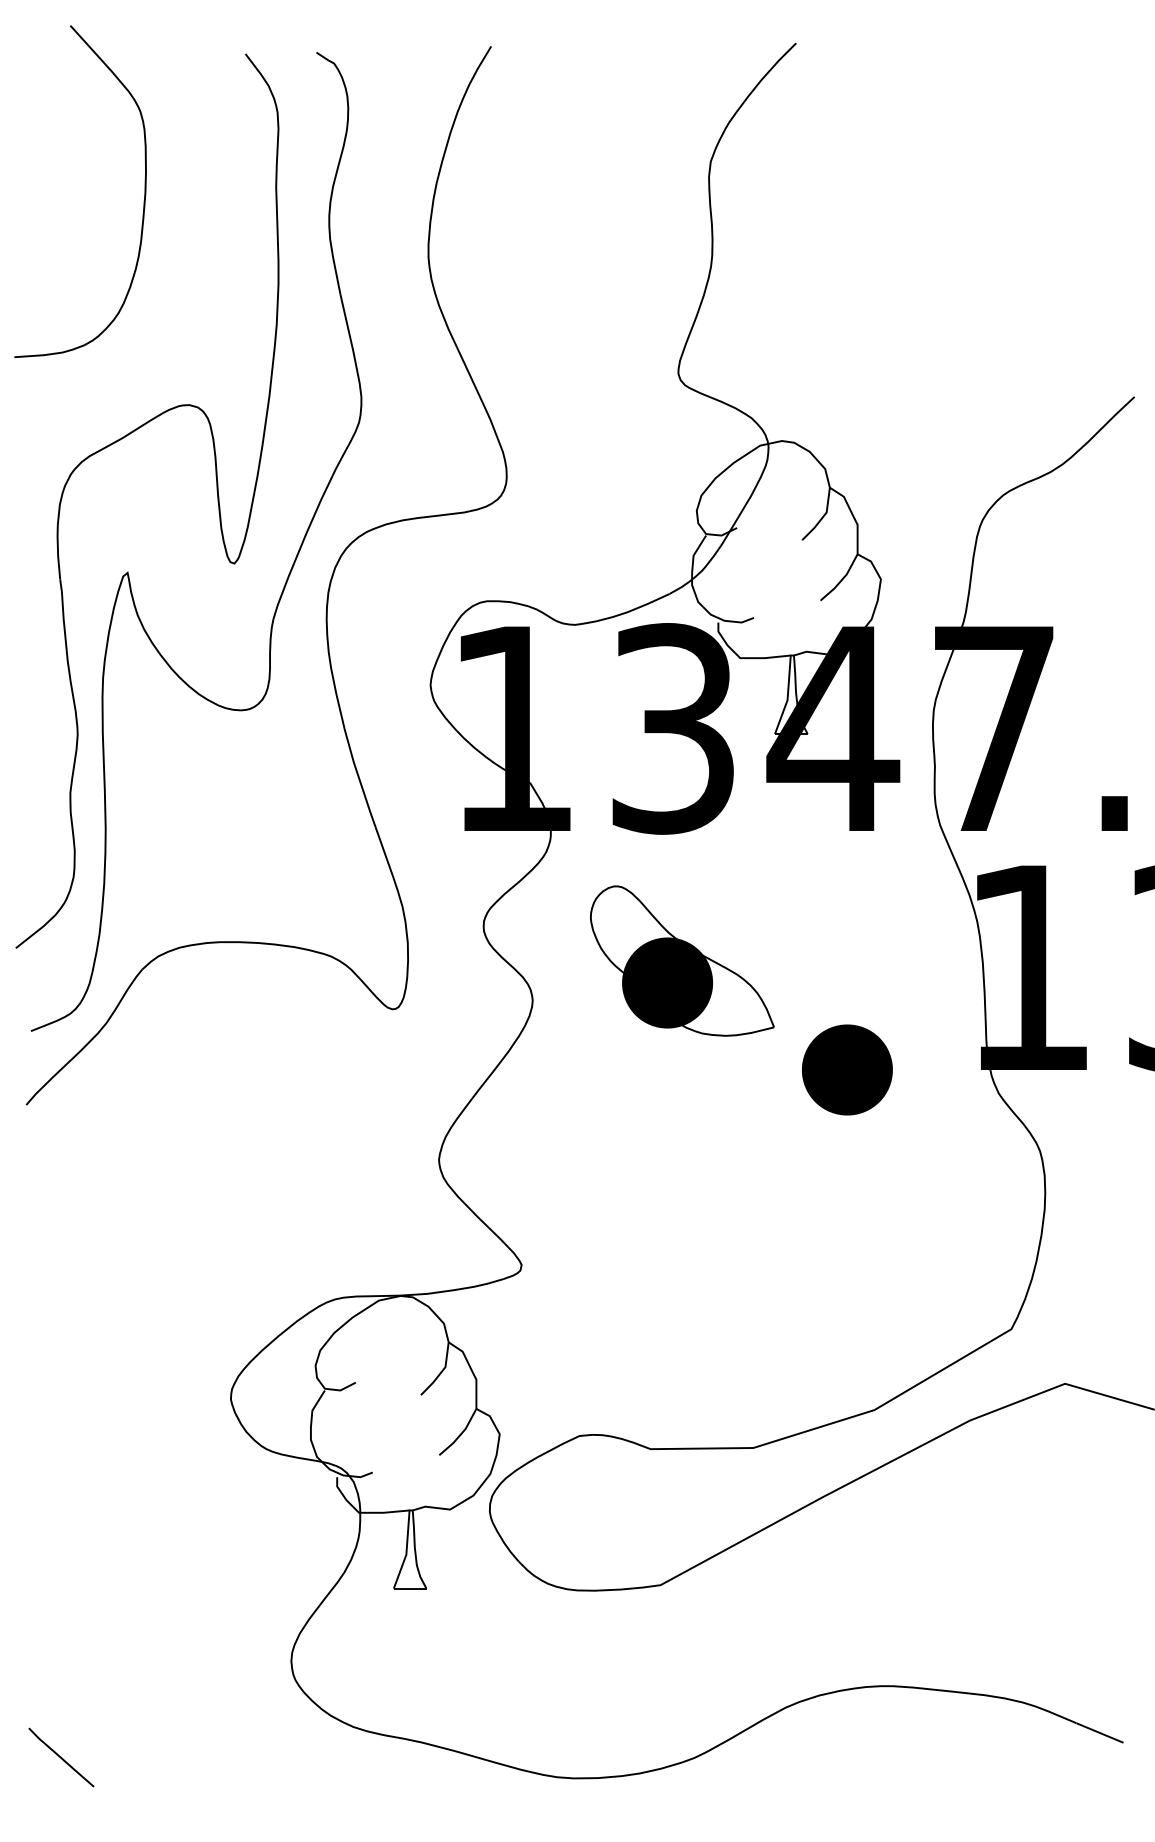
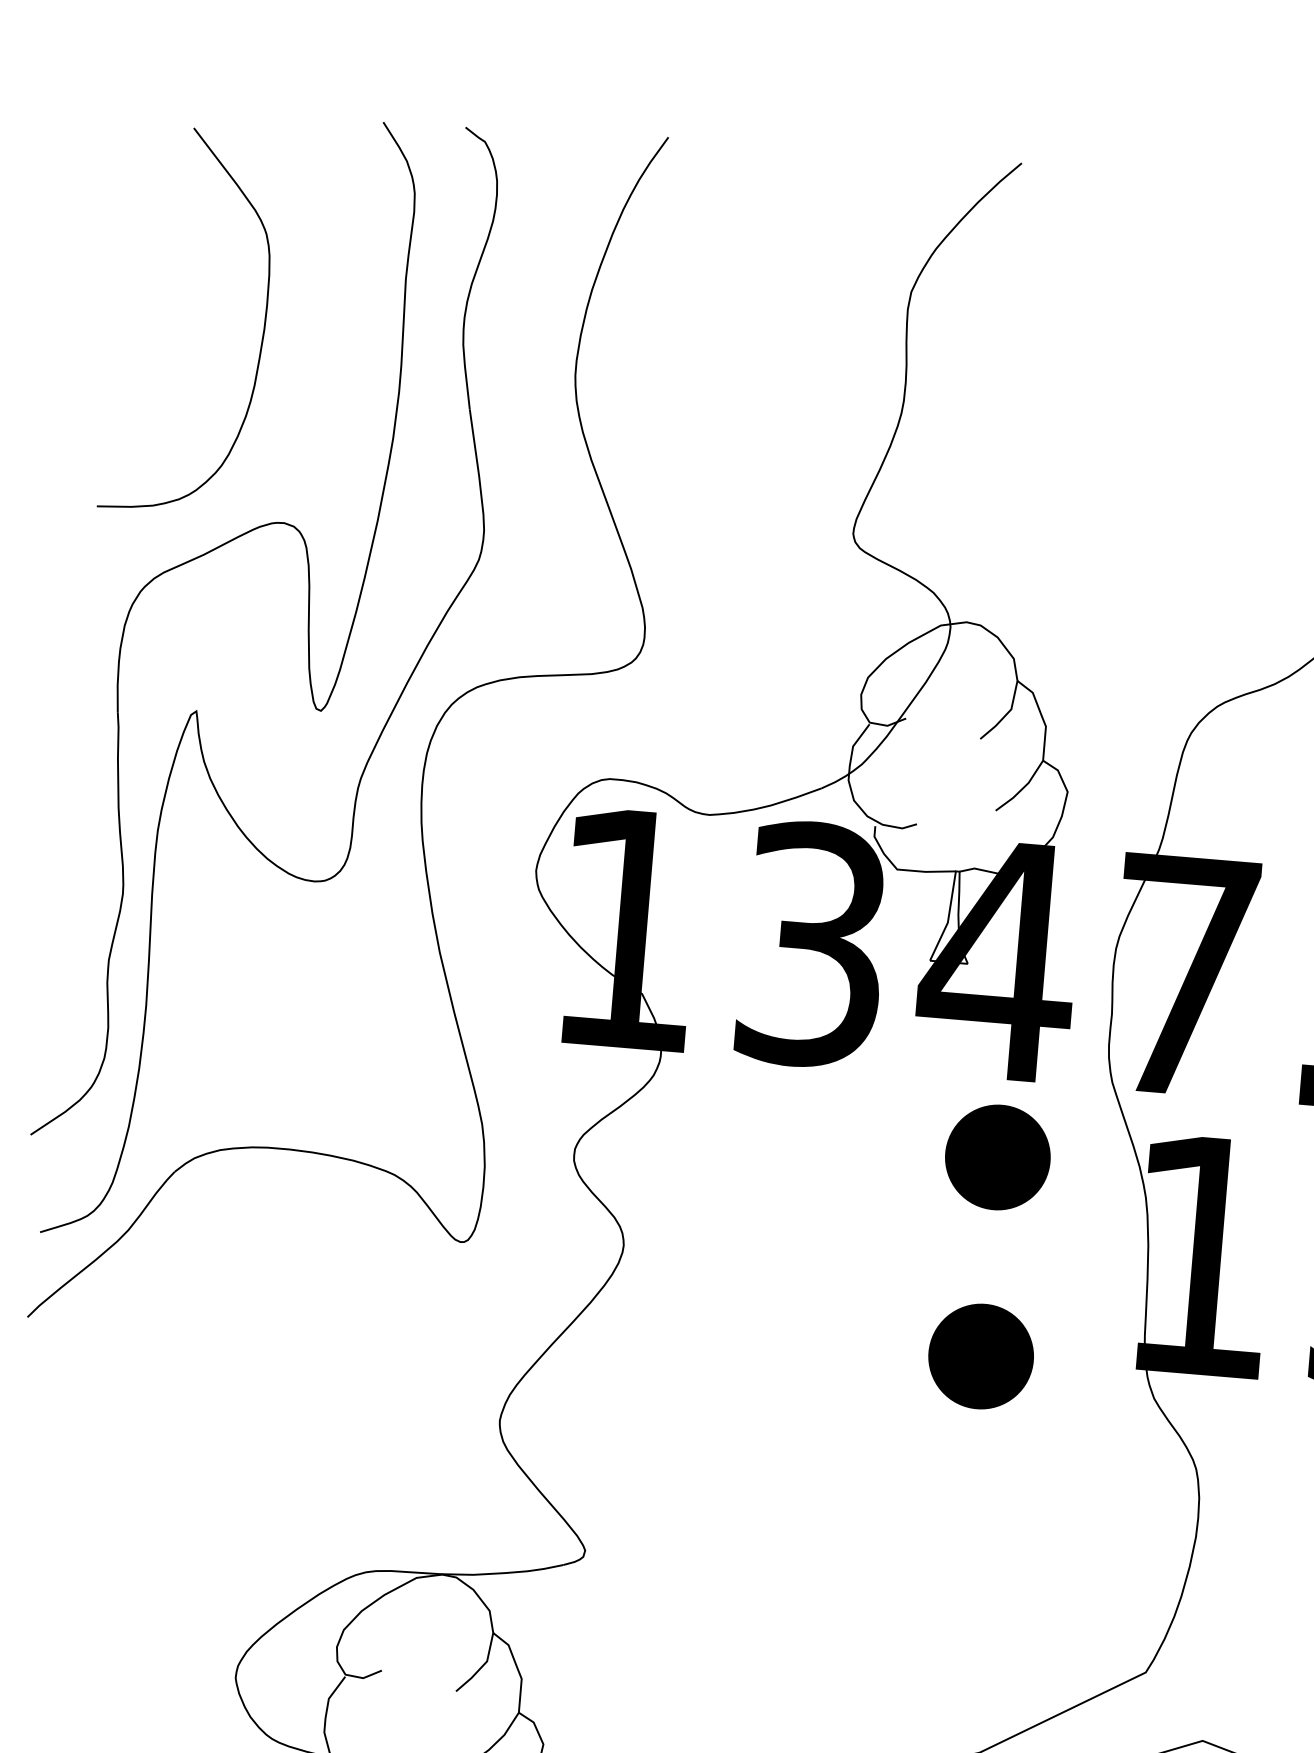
curve: (143, 200) -> (261, 337), moved
part: (847, 897) -> (998, 1156), added
part: (682, 960) -> (800, 1213), removed

